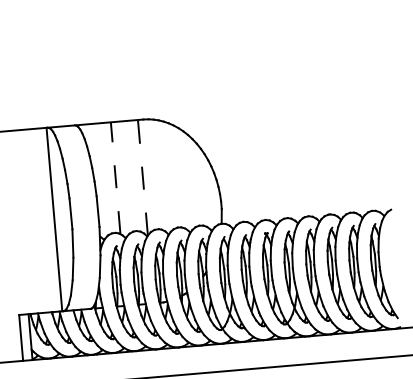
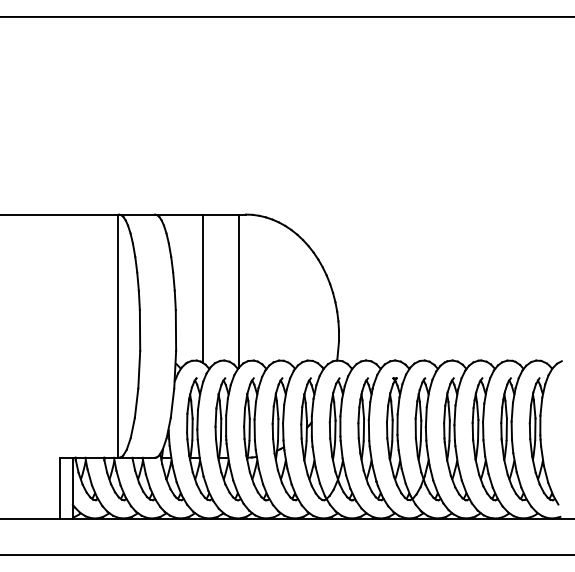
line: (115, 178) -> (202, 288), dashed -> solid
line: (142, 178) -> (238, 291), dashed -> solid

